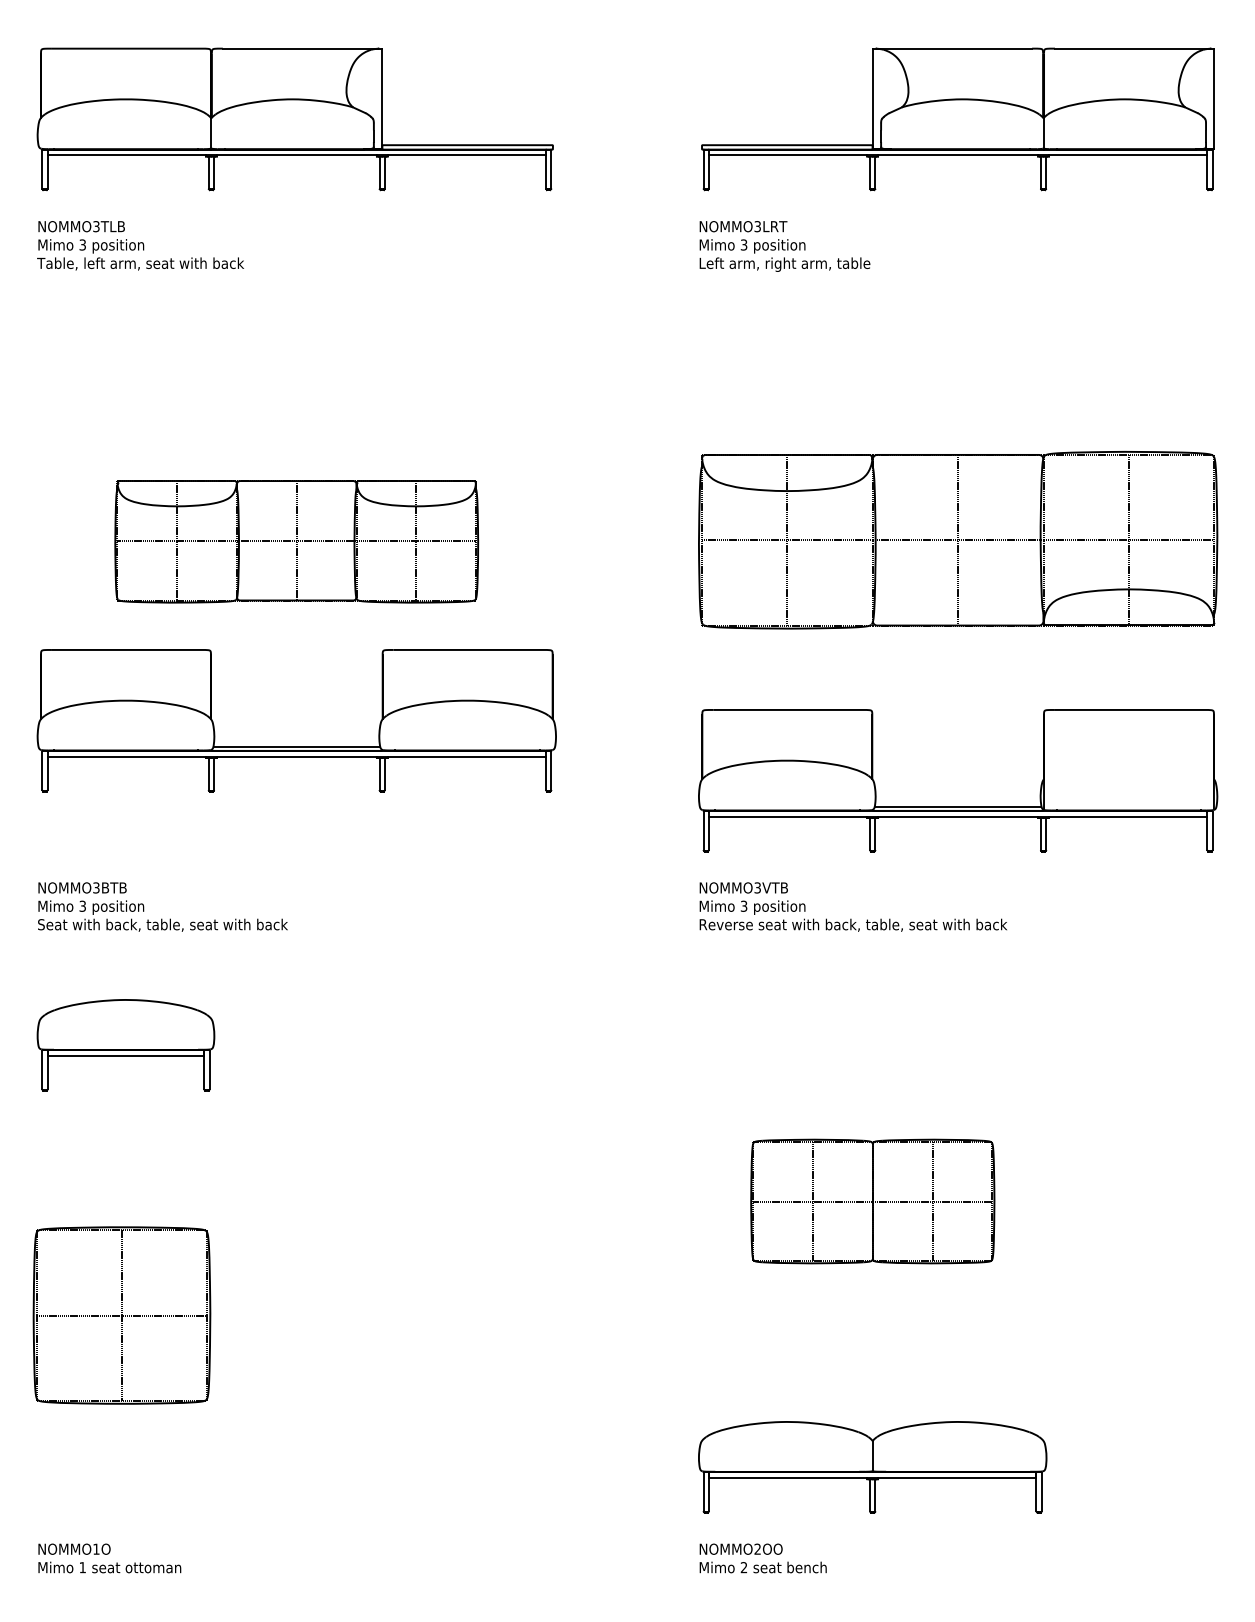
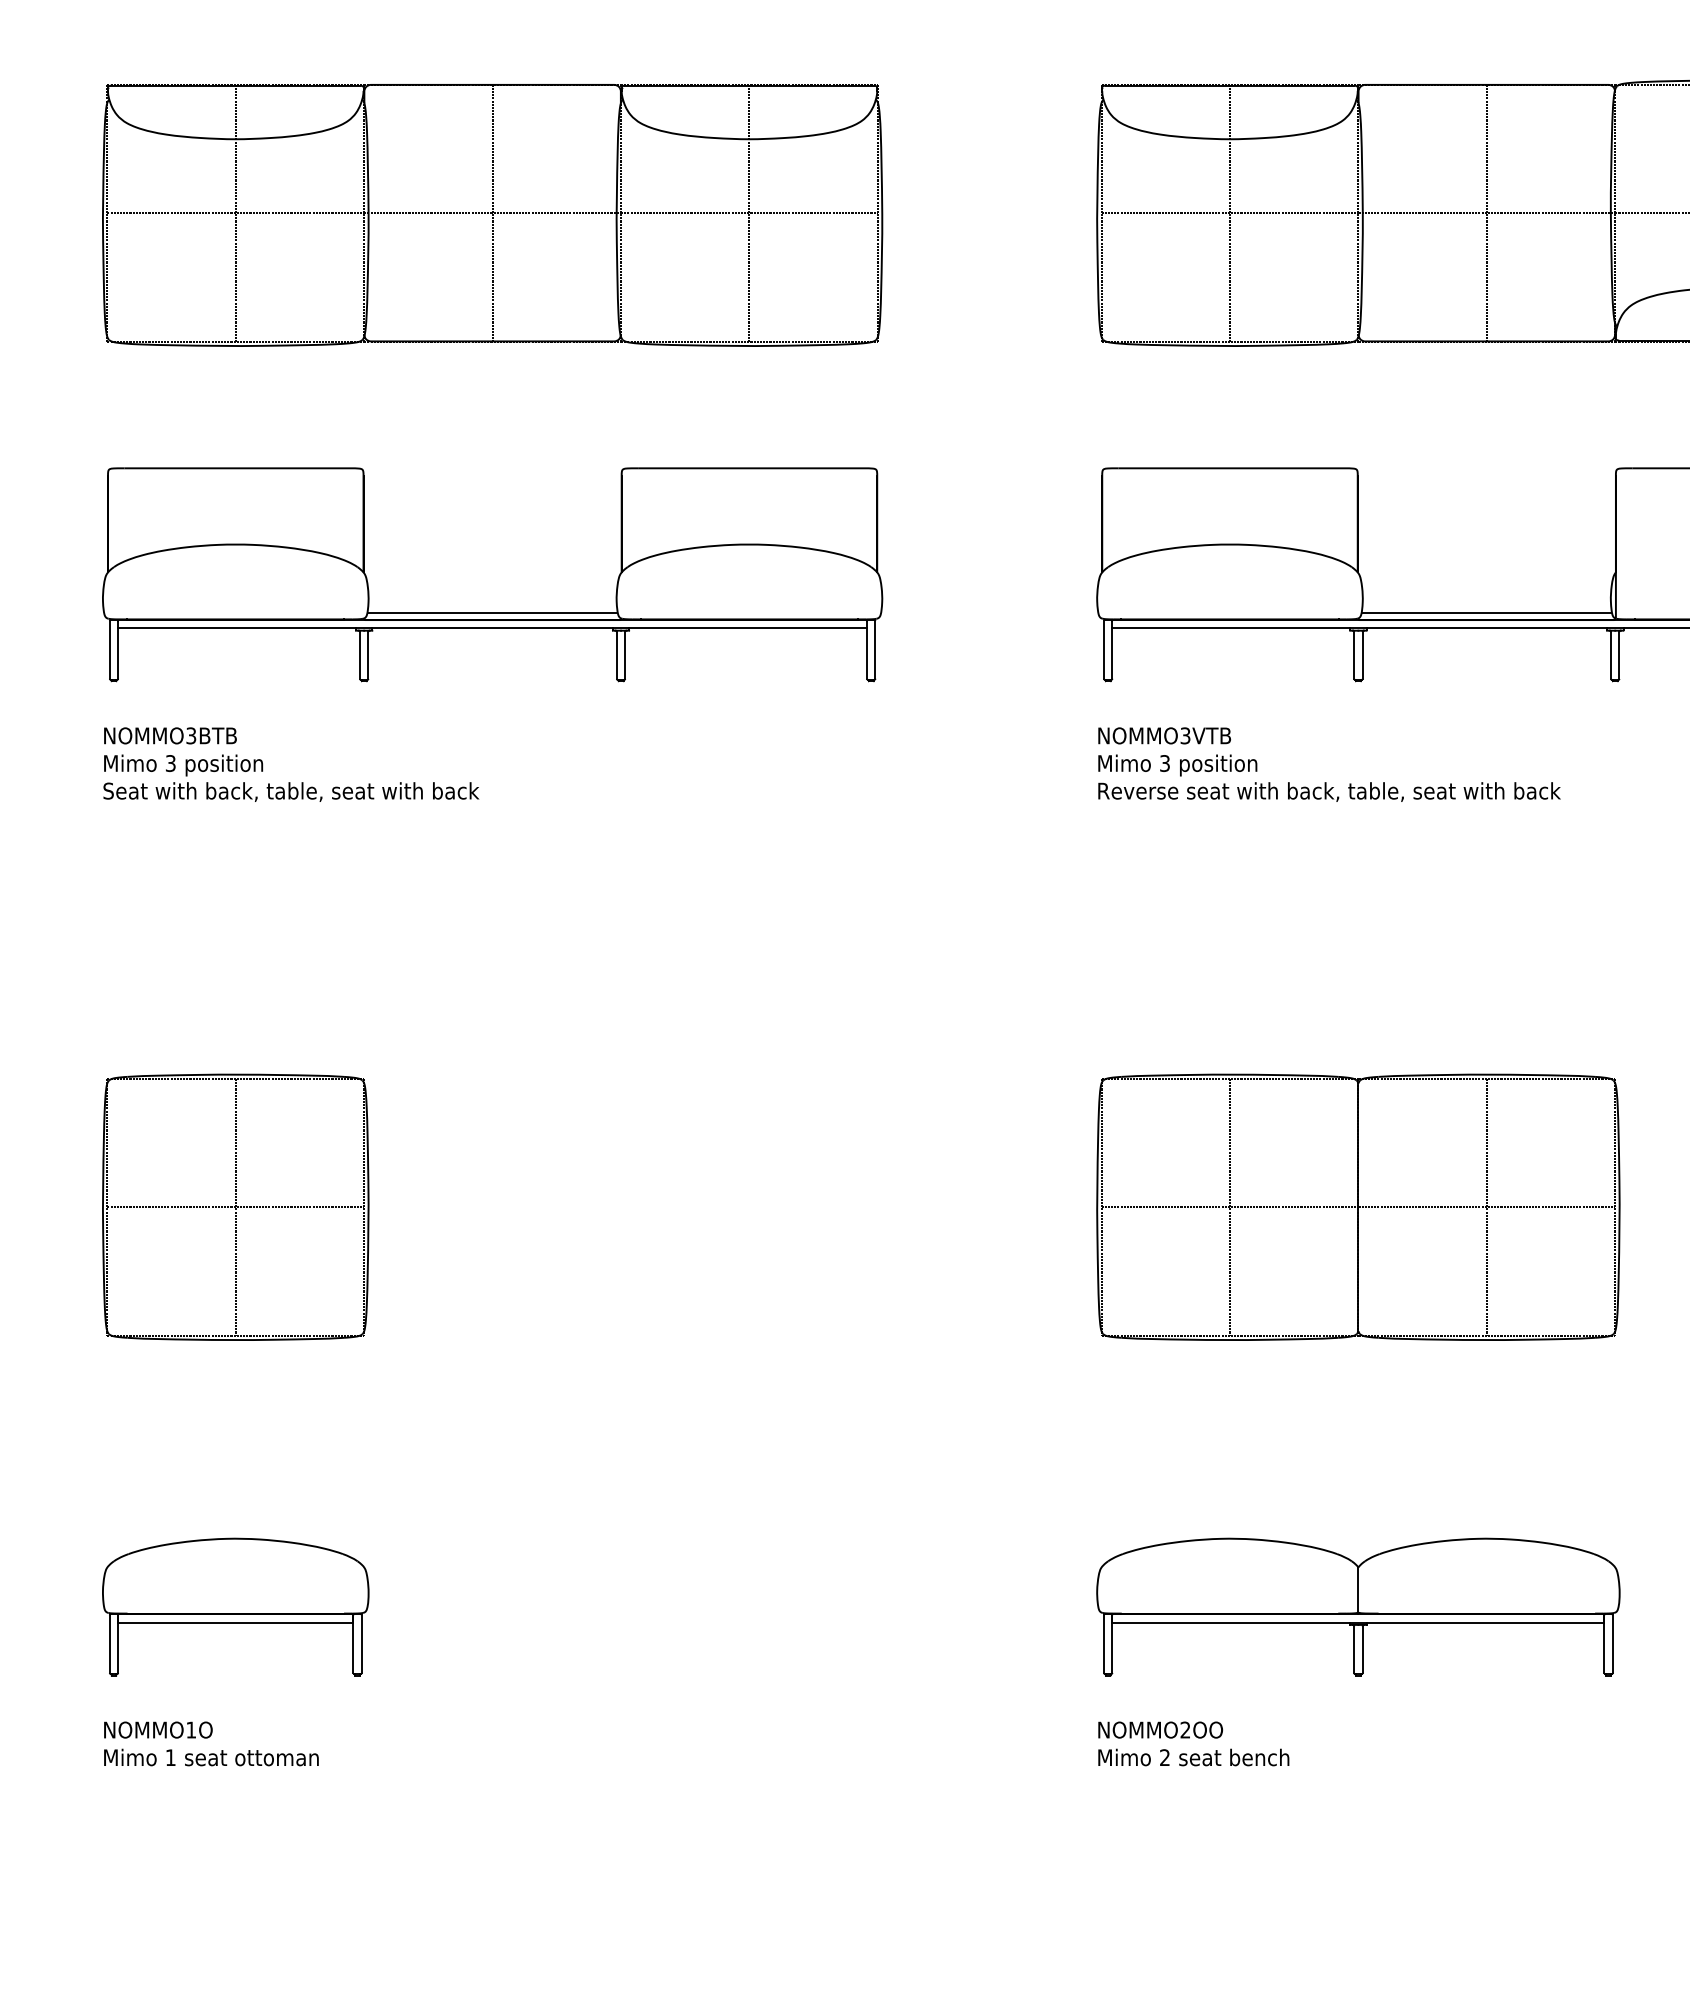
part: (296, 541) -> (492, 215), size x1.43
part: (296, 746) -> (492, 613), moved
part: (125, 1045) -> (235, 1607), moved
part: (872, 1201) -> (1358, 1207), size x1.43
part: (121, 1315) -> (235, 1207), moved

